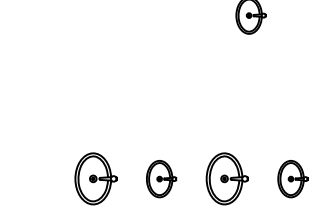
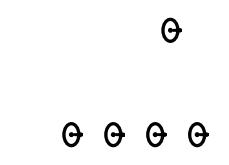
part: (95, 178) -> (72, 134), size x0.71
part: (227, 178) -> (156, 134), size x0.71

